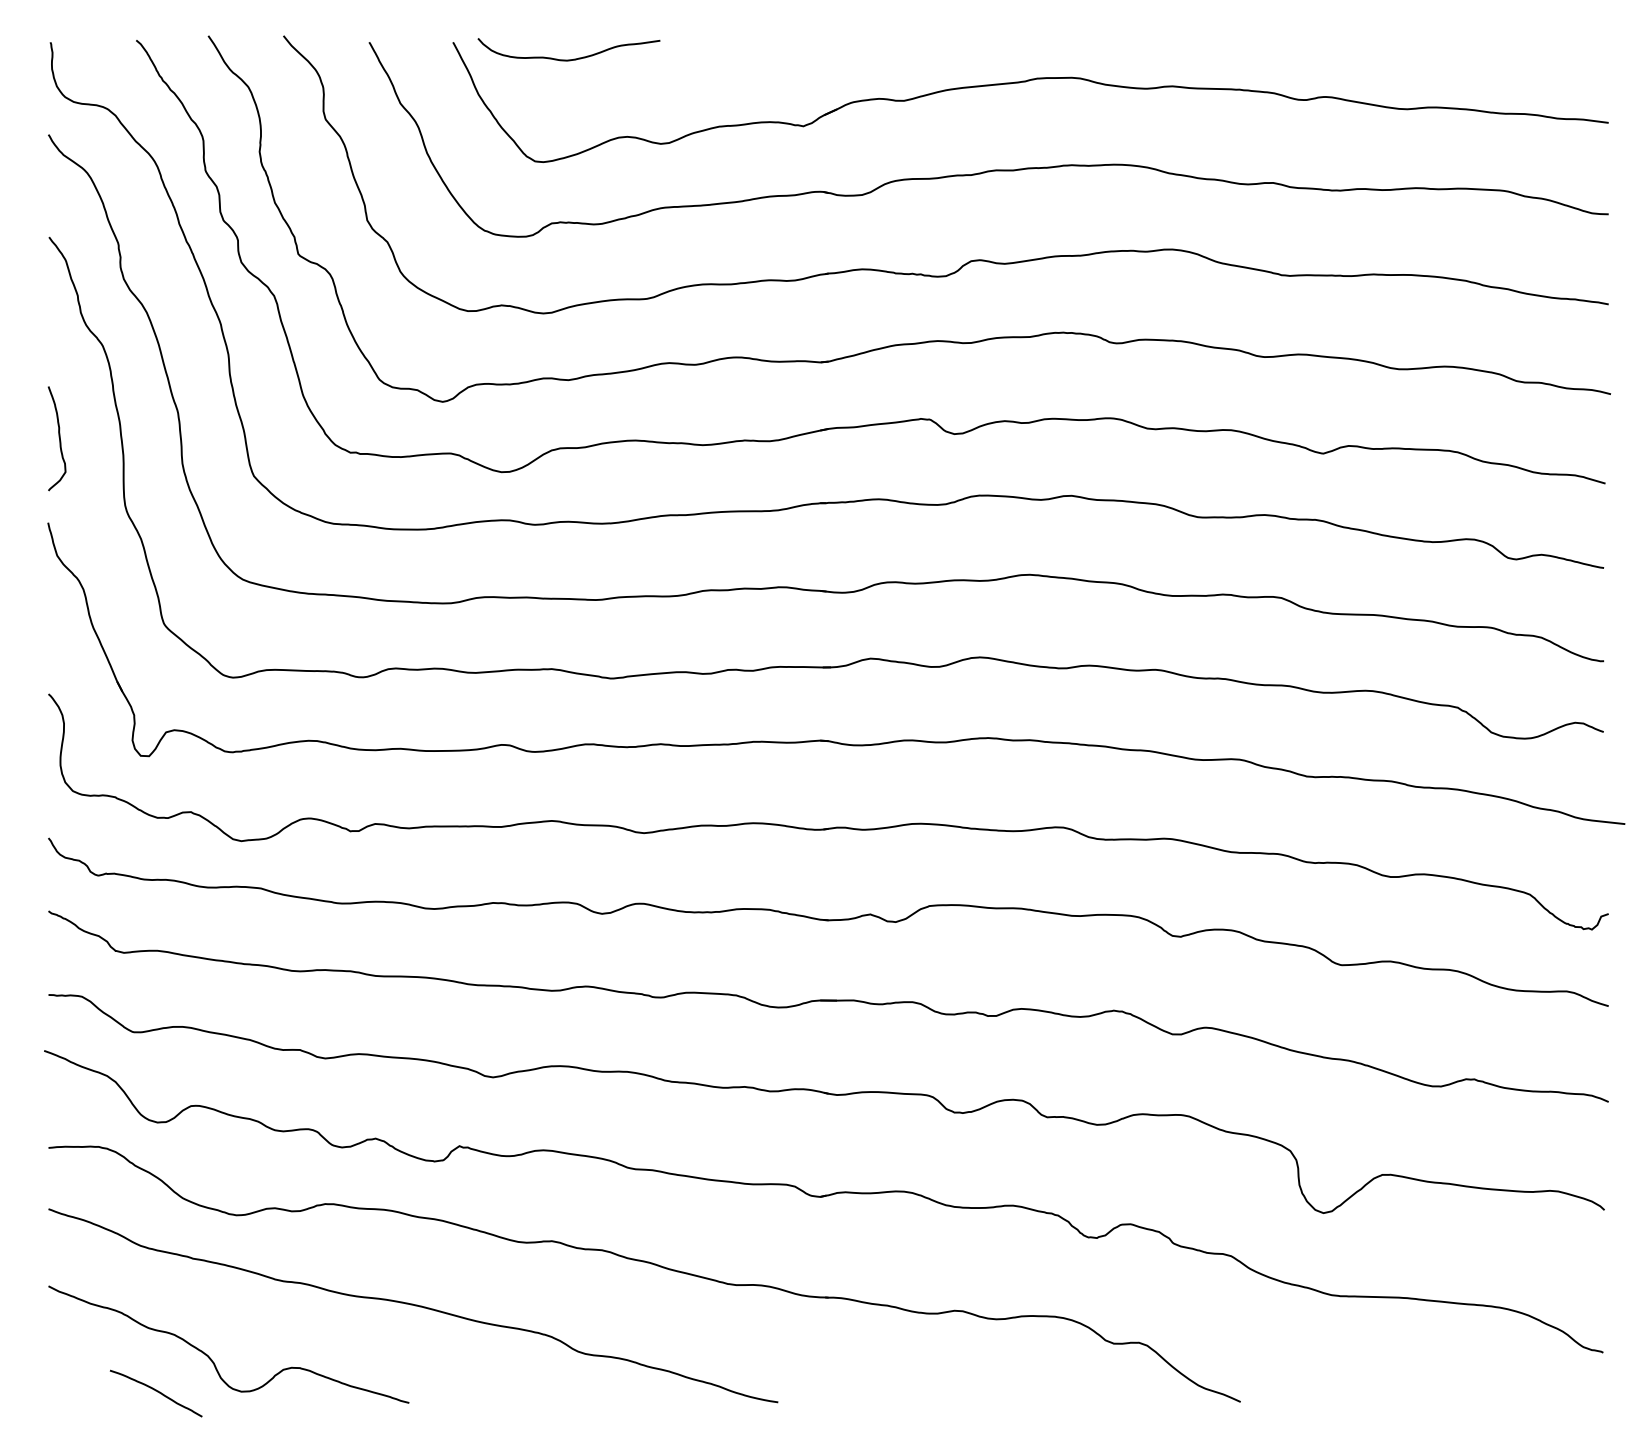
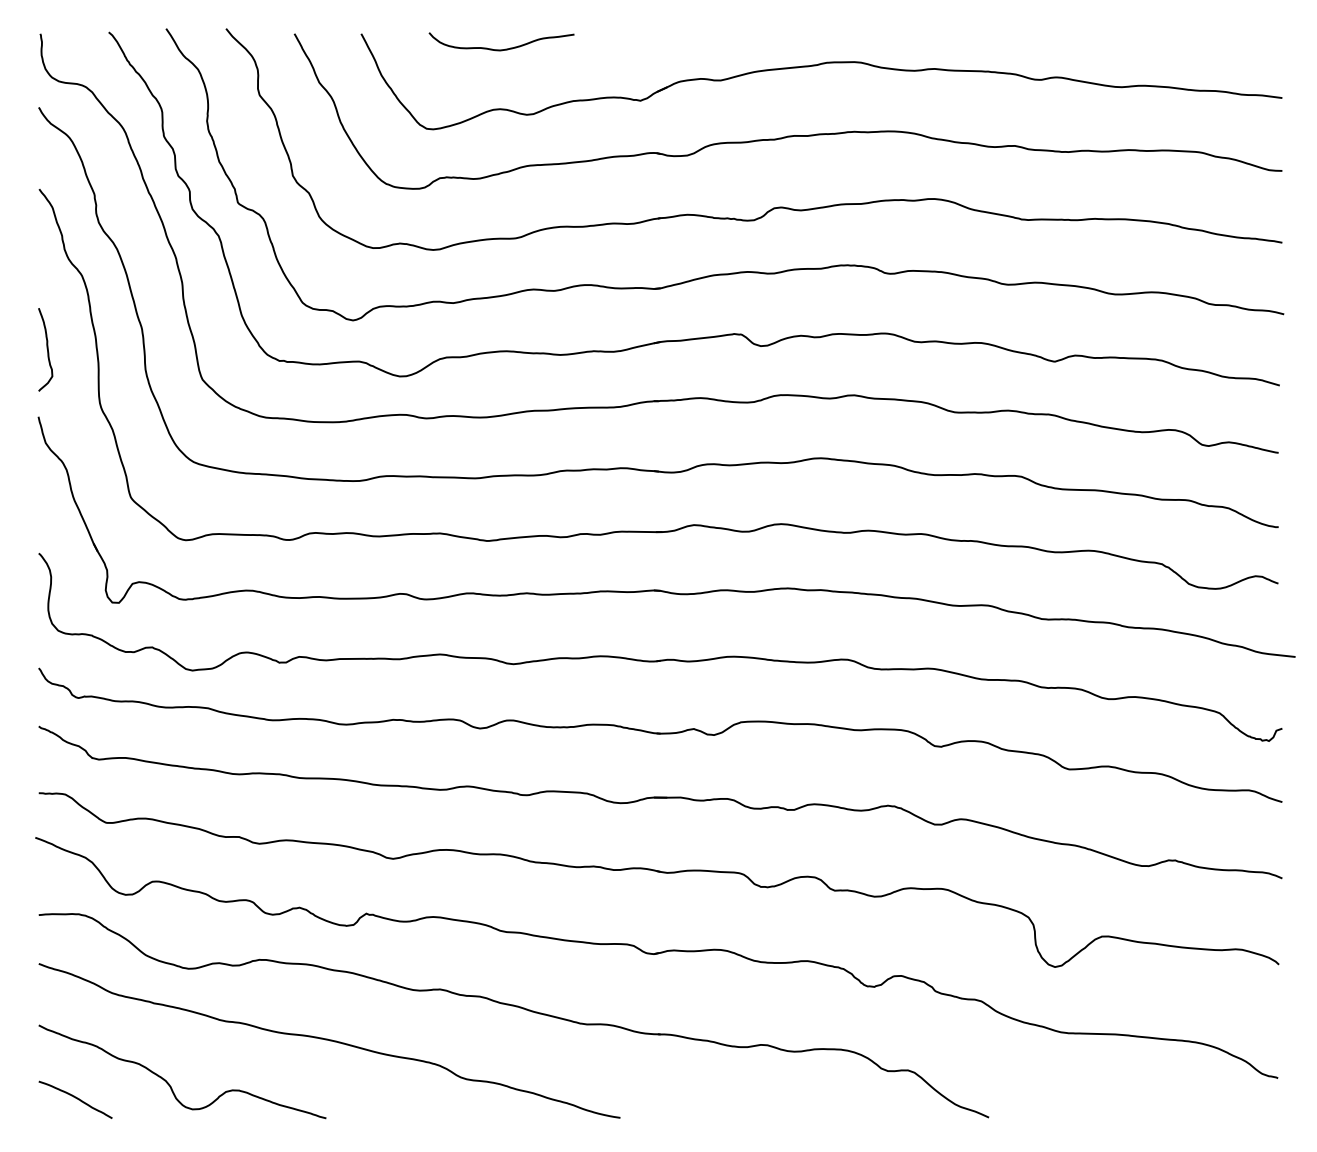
curve: (568, 59) -> (501, 49), moved
curve: (156, 1391) -> (75, 1098), moved

